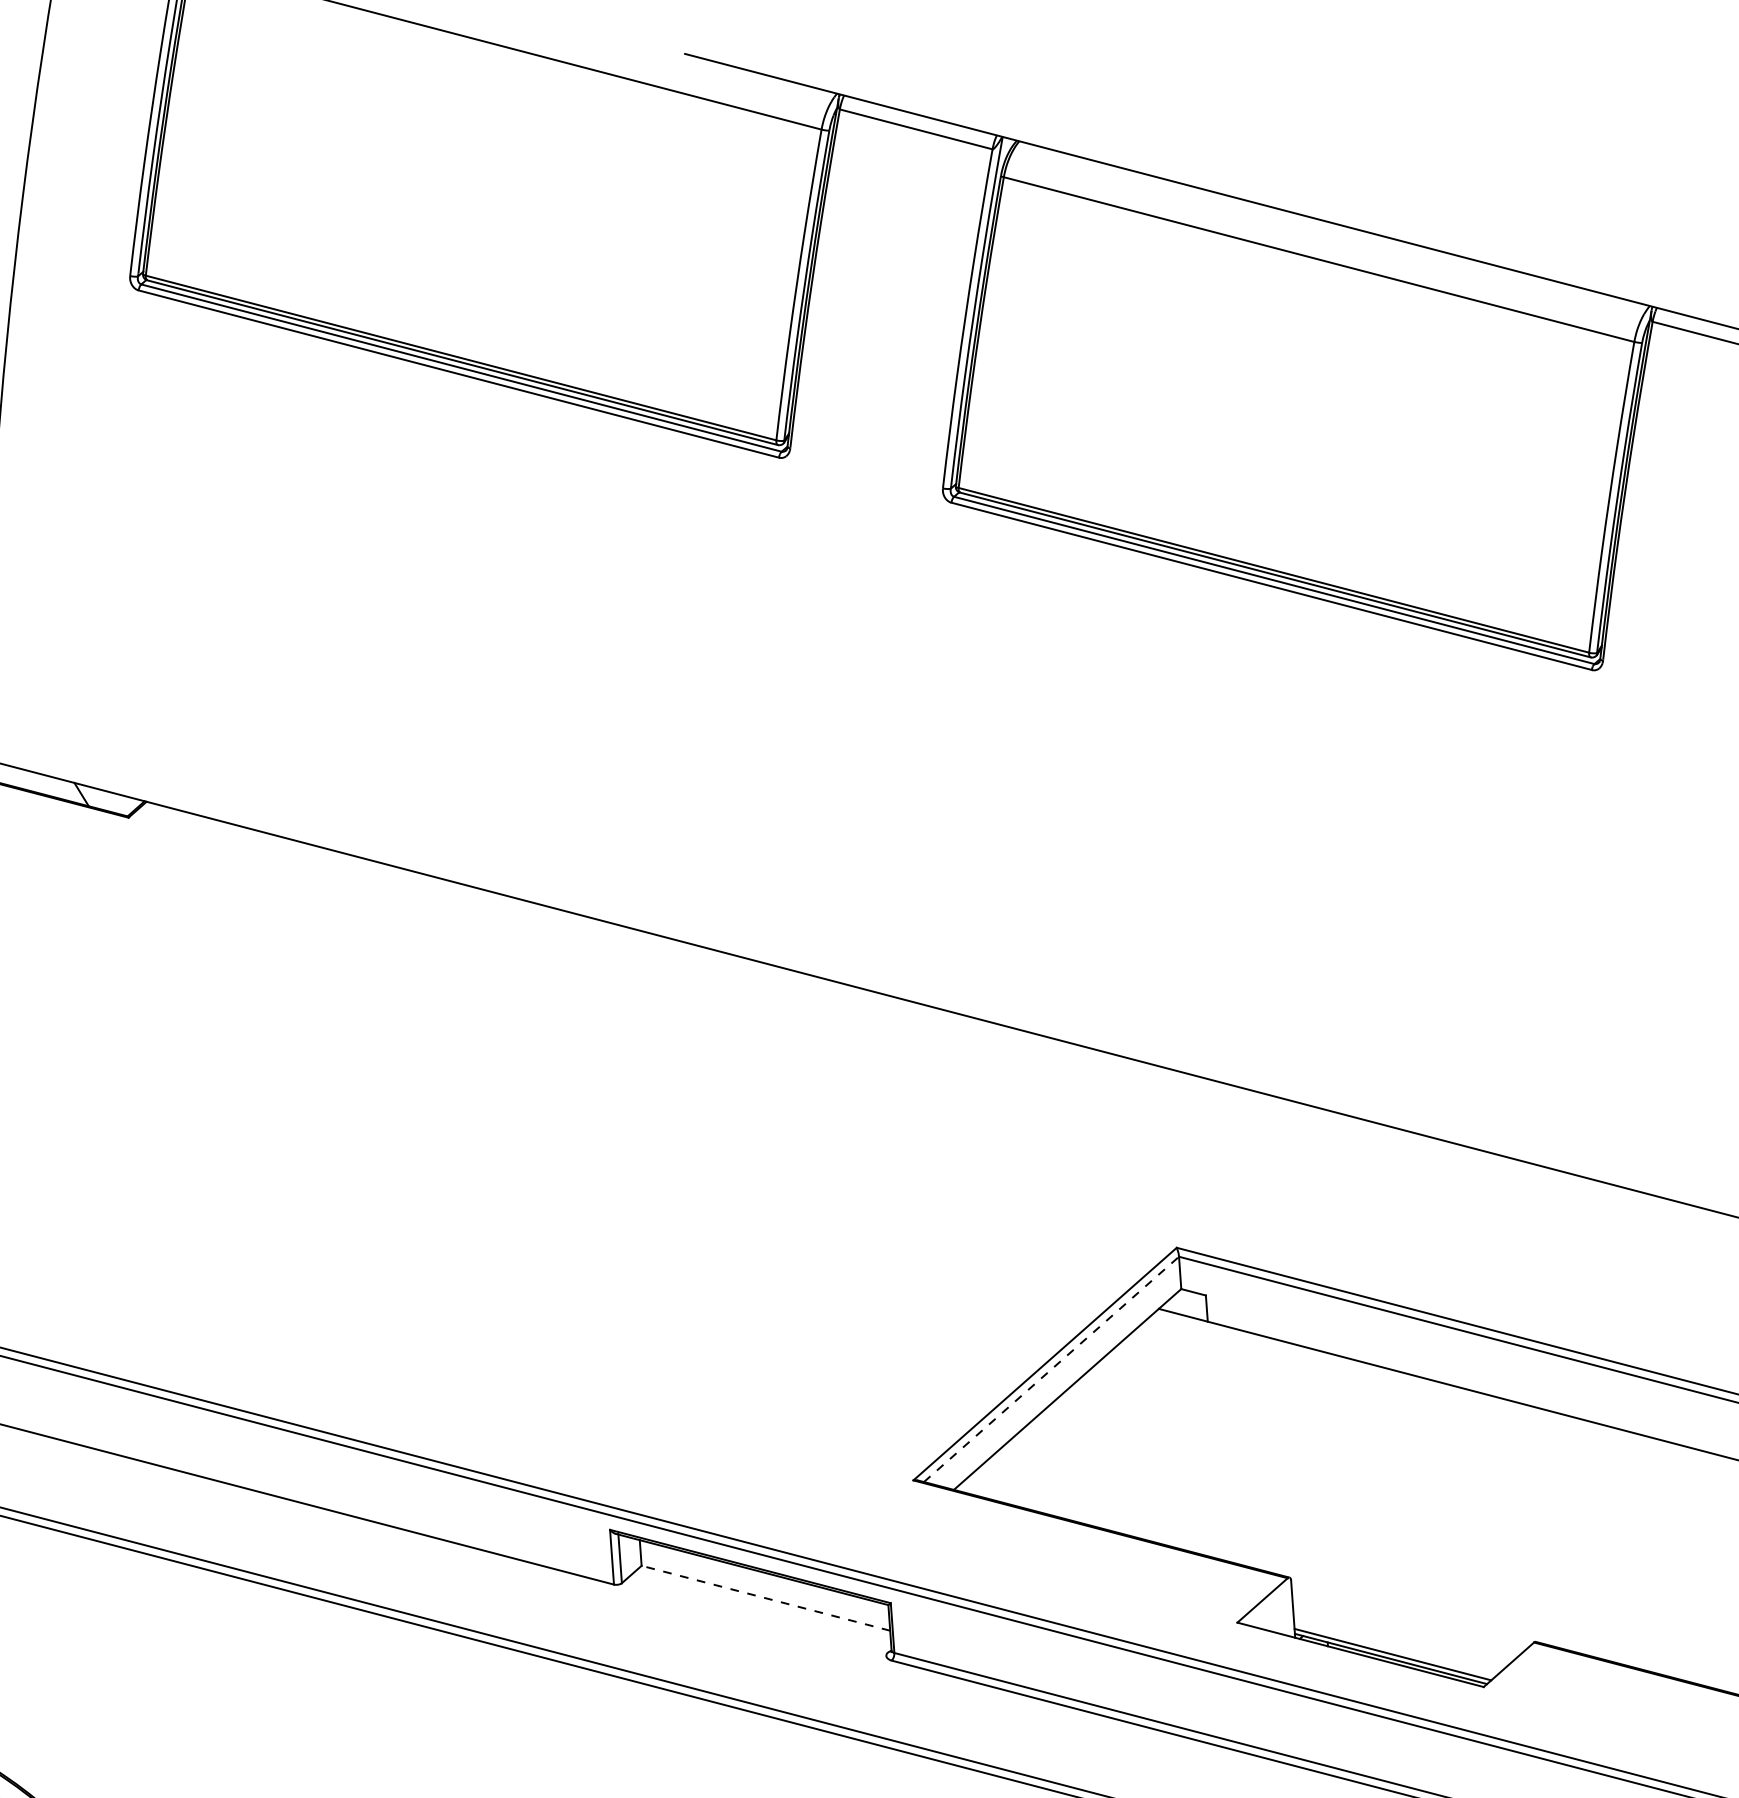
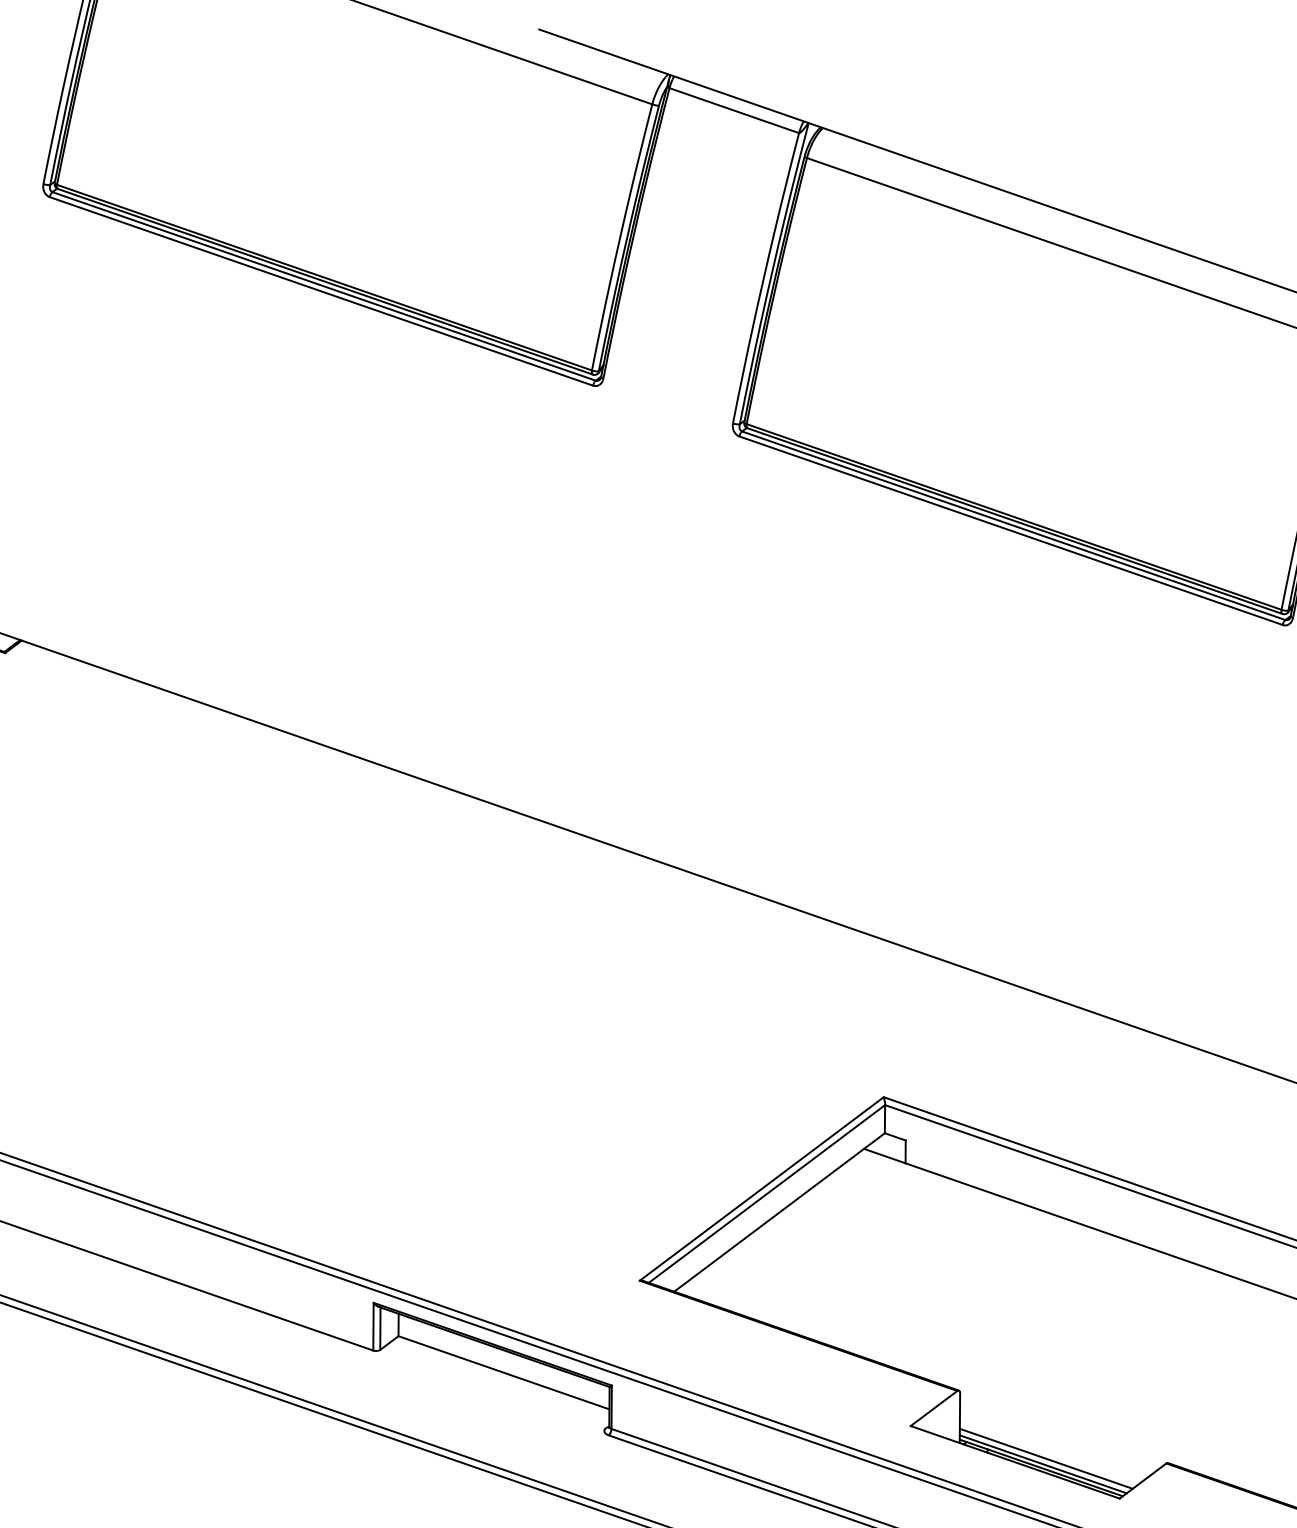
line: (1051, 1369) -> (766, 1194), dashed -> solid
line: (765, 1598) -> (503, 1372), dashed -> solid
line: (1395, 1647) -> (1045, 1458), added

